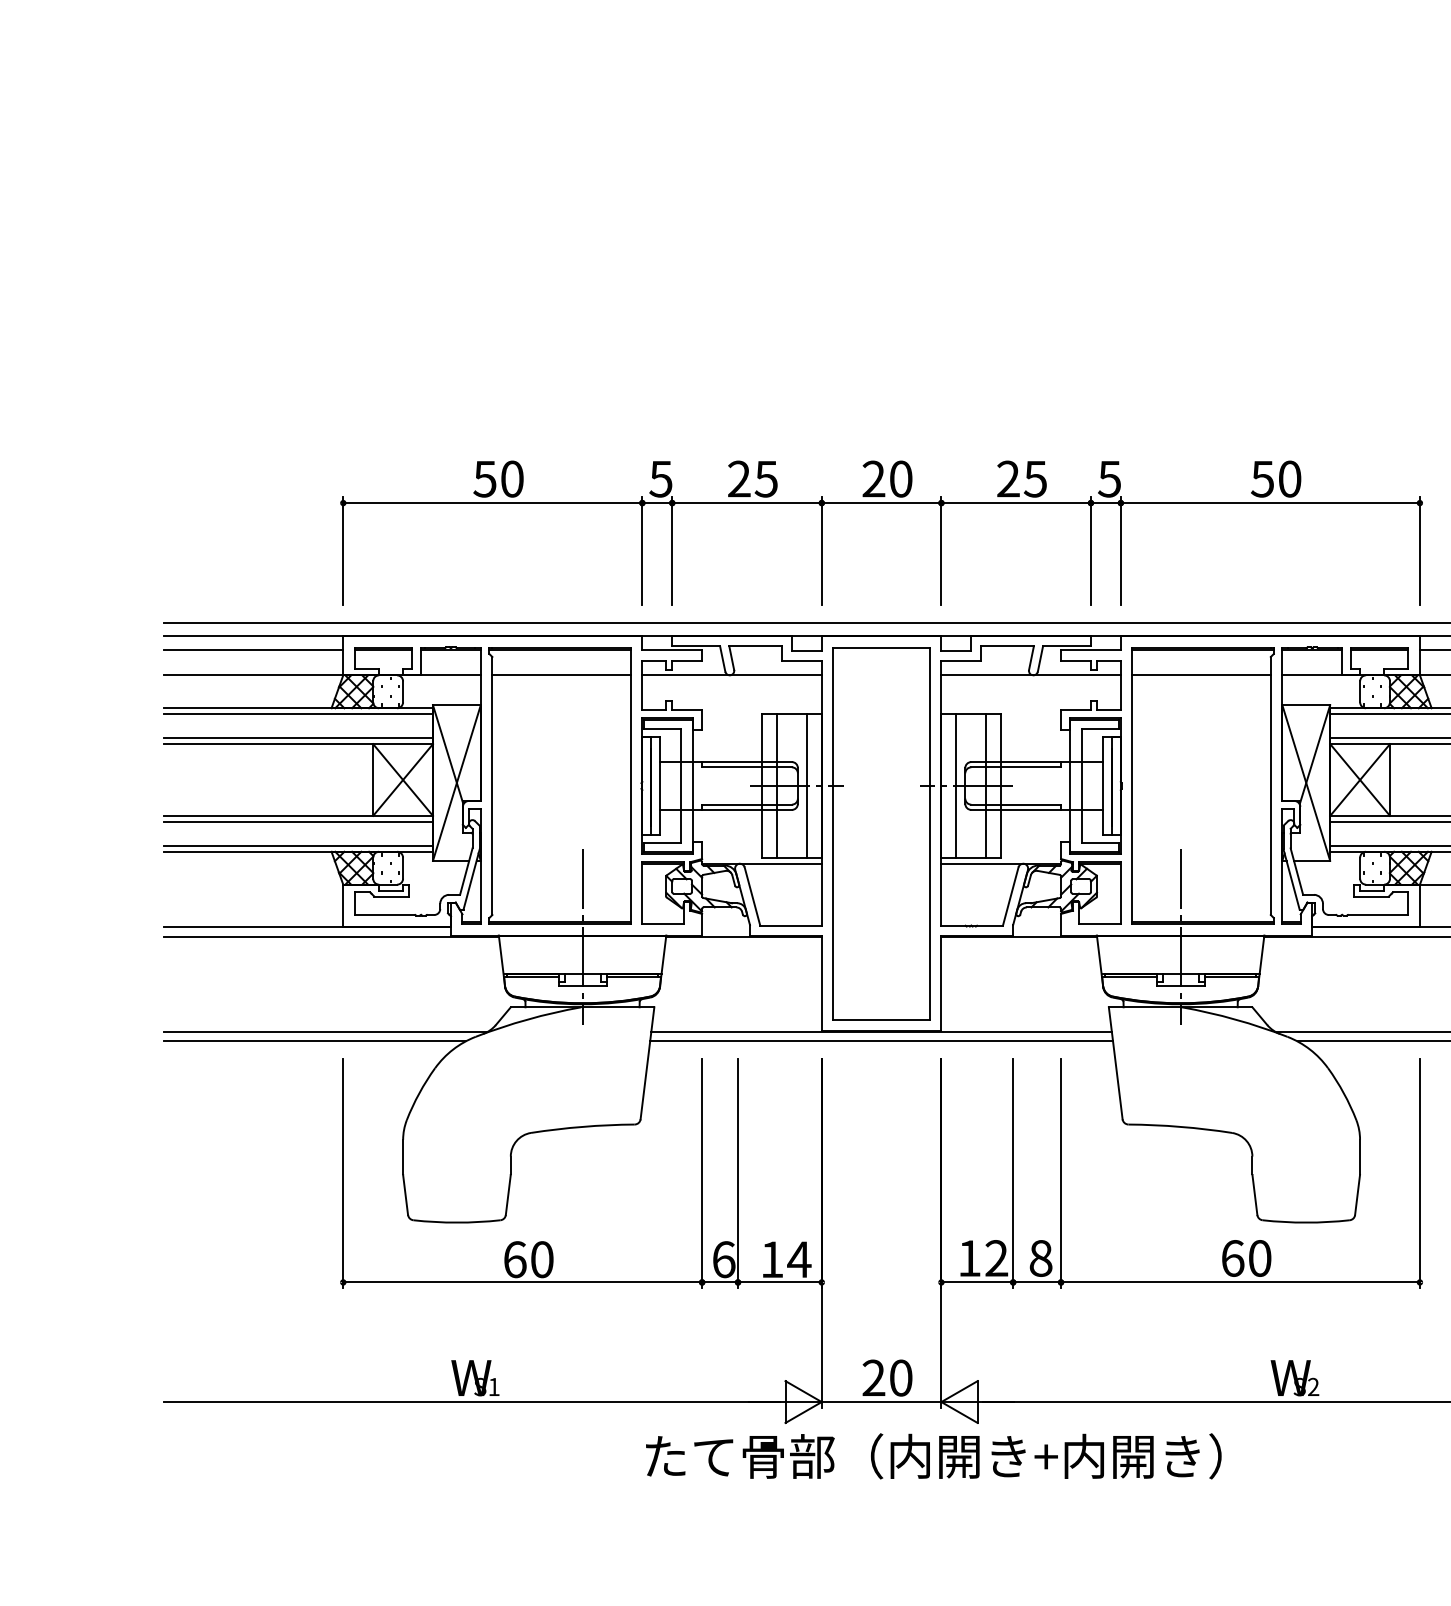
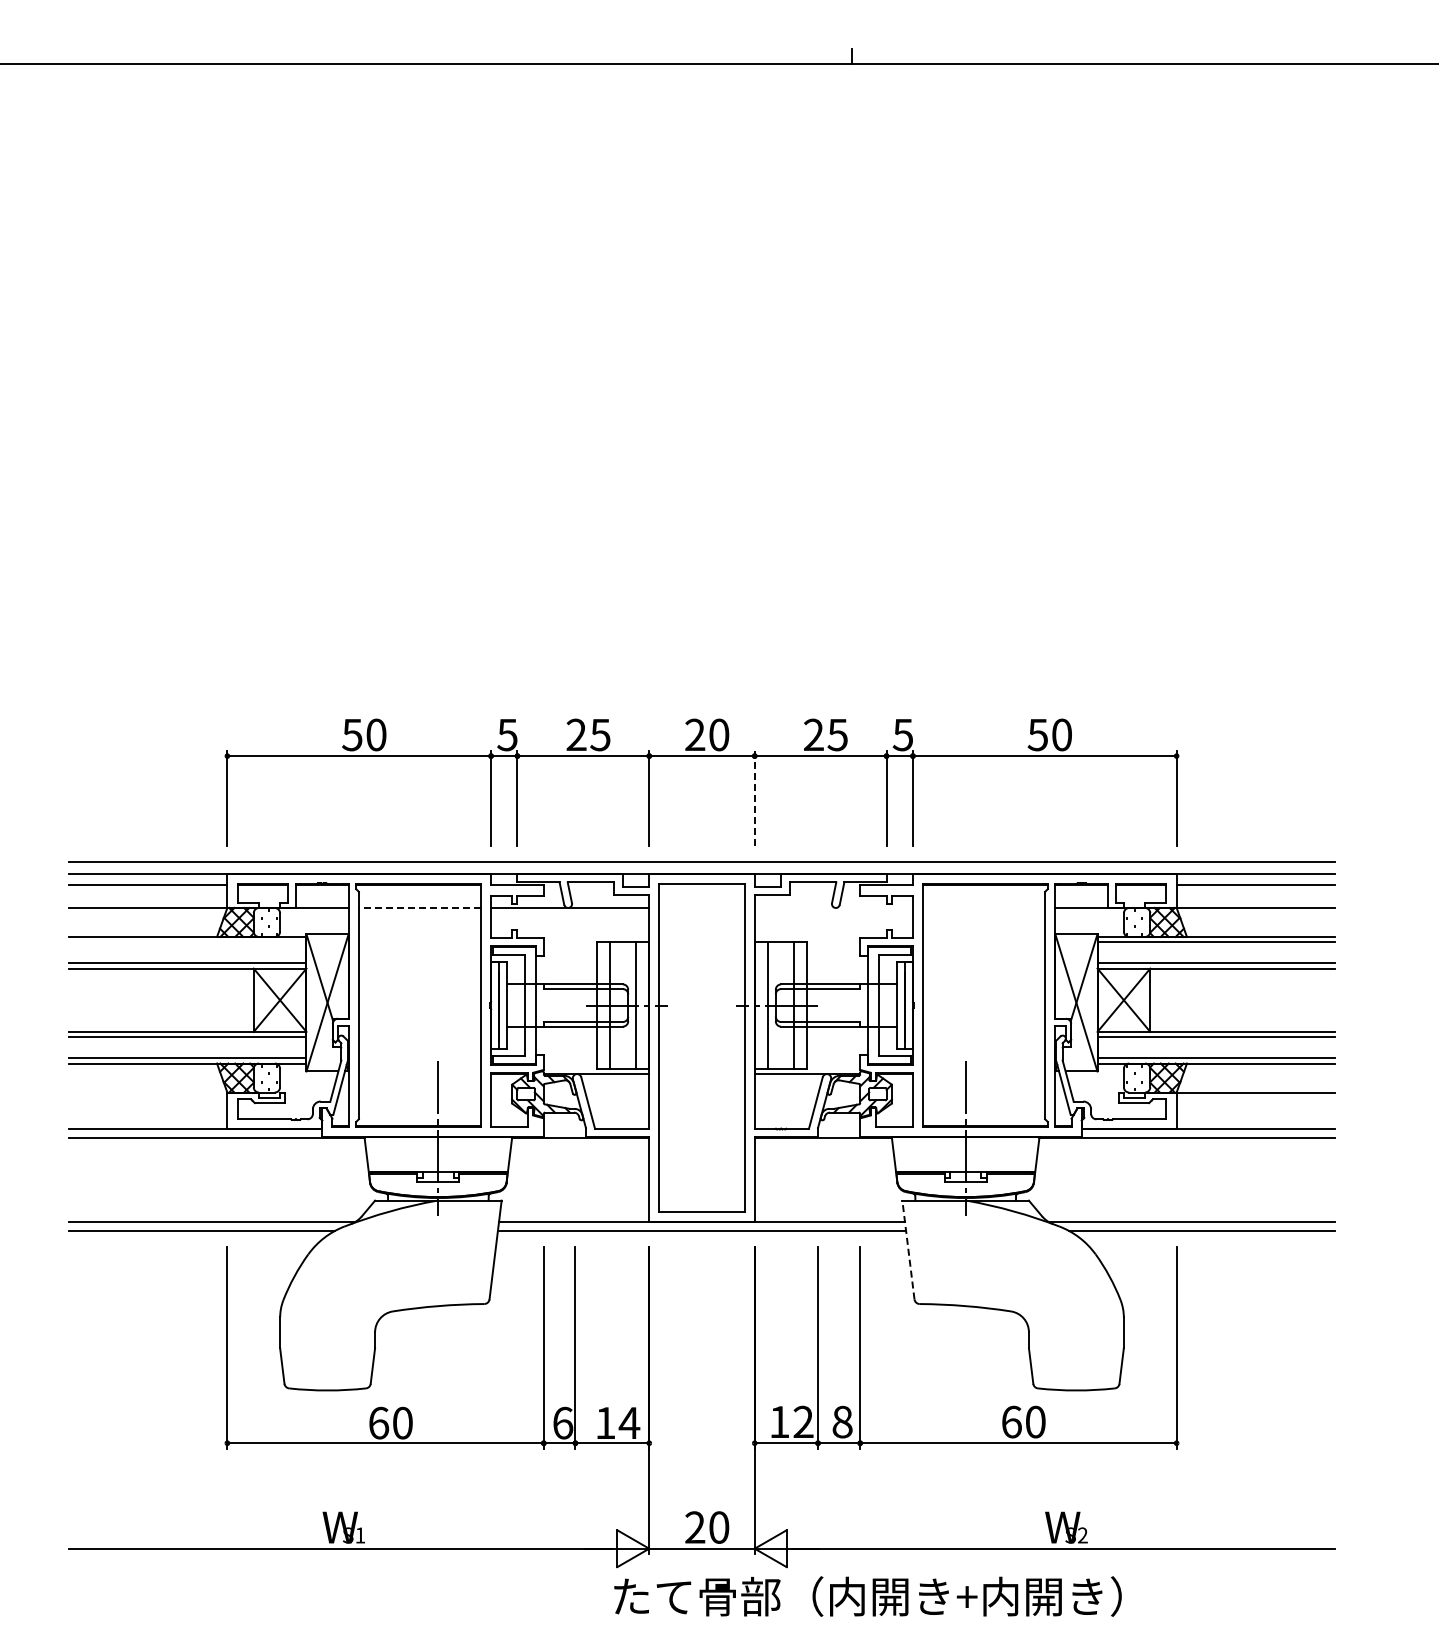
line: (941, 550) -> (754, 797), solid -> dashed
line: (561, 674) -> (419, 907), solid -> dashed
line: (1030, 674) -> (833, 907), removed
line: (1202, 674) -> (984, 907), removed
line: (298, 714) -> (187, 942), removed
line: (1115, 1063) -> (908, 1250), solid -> dashed
text: (933, 1456) -> (867, 1596), moved

